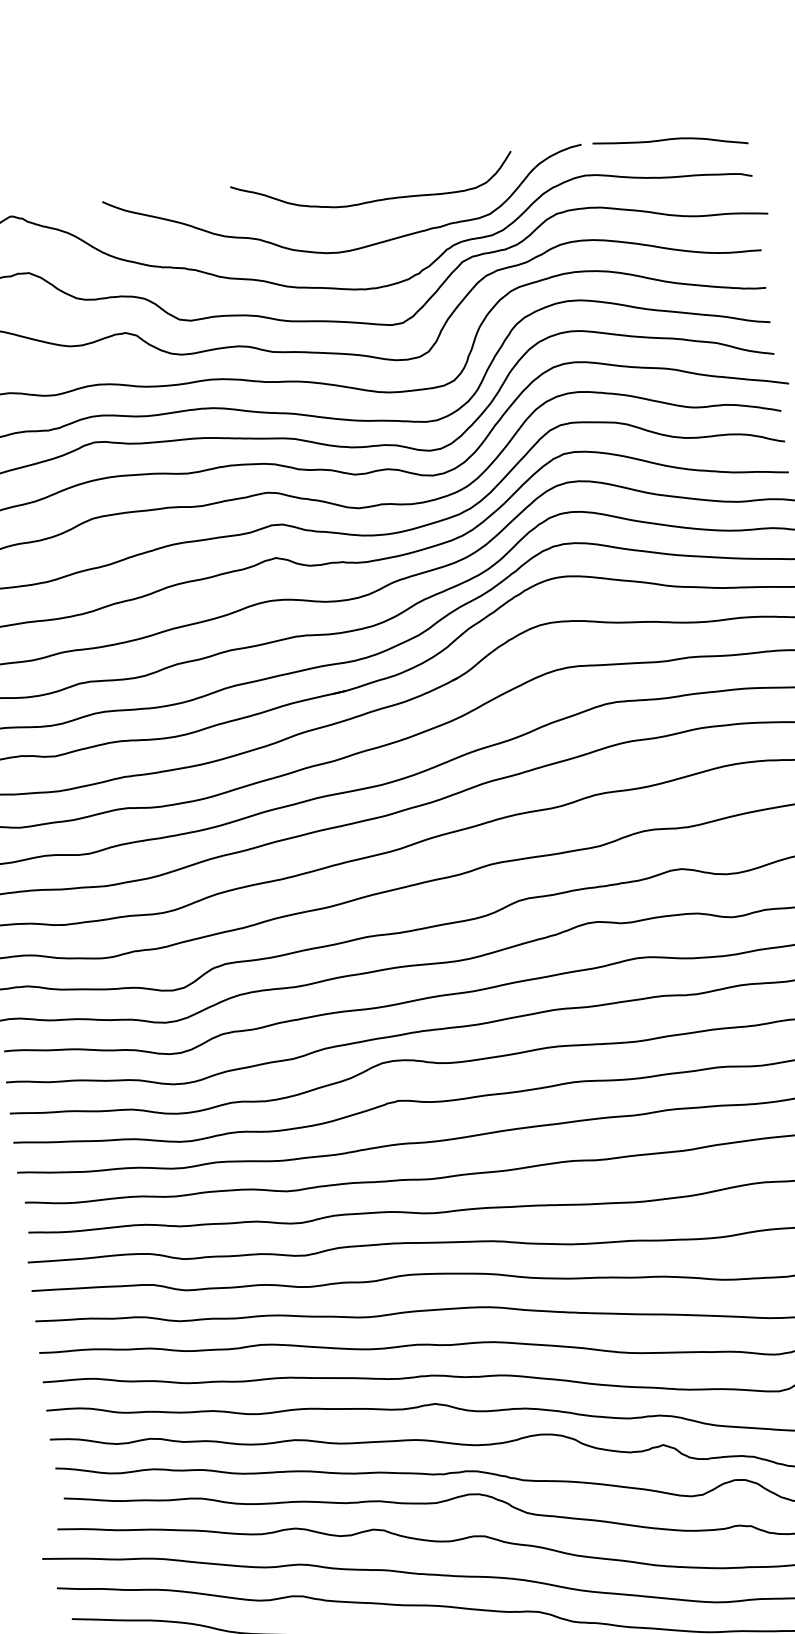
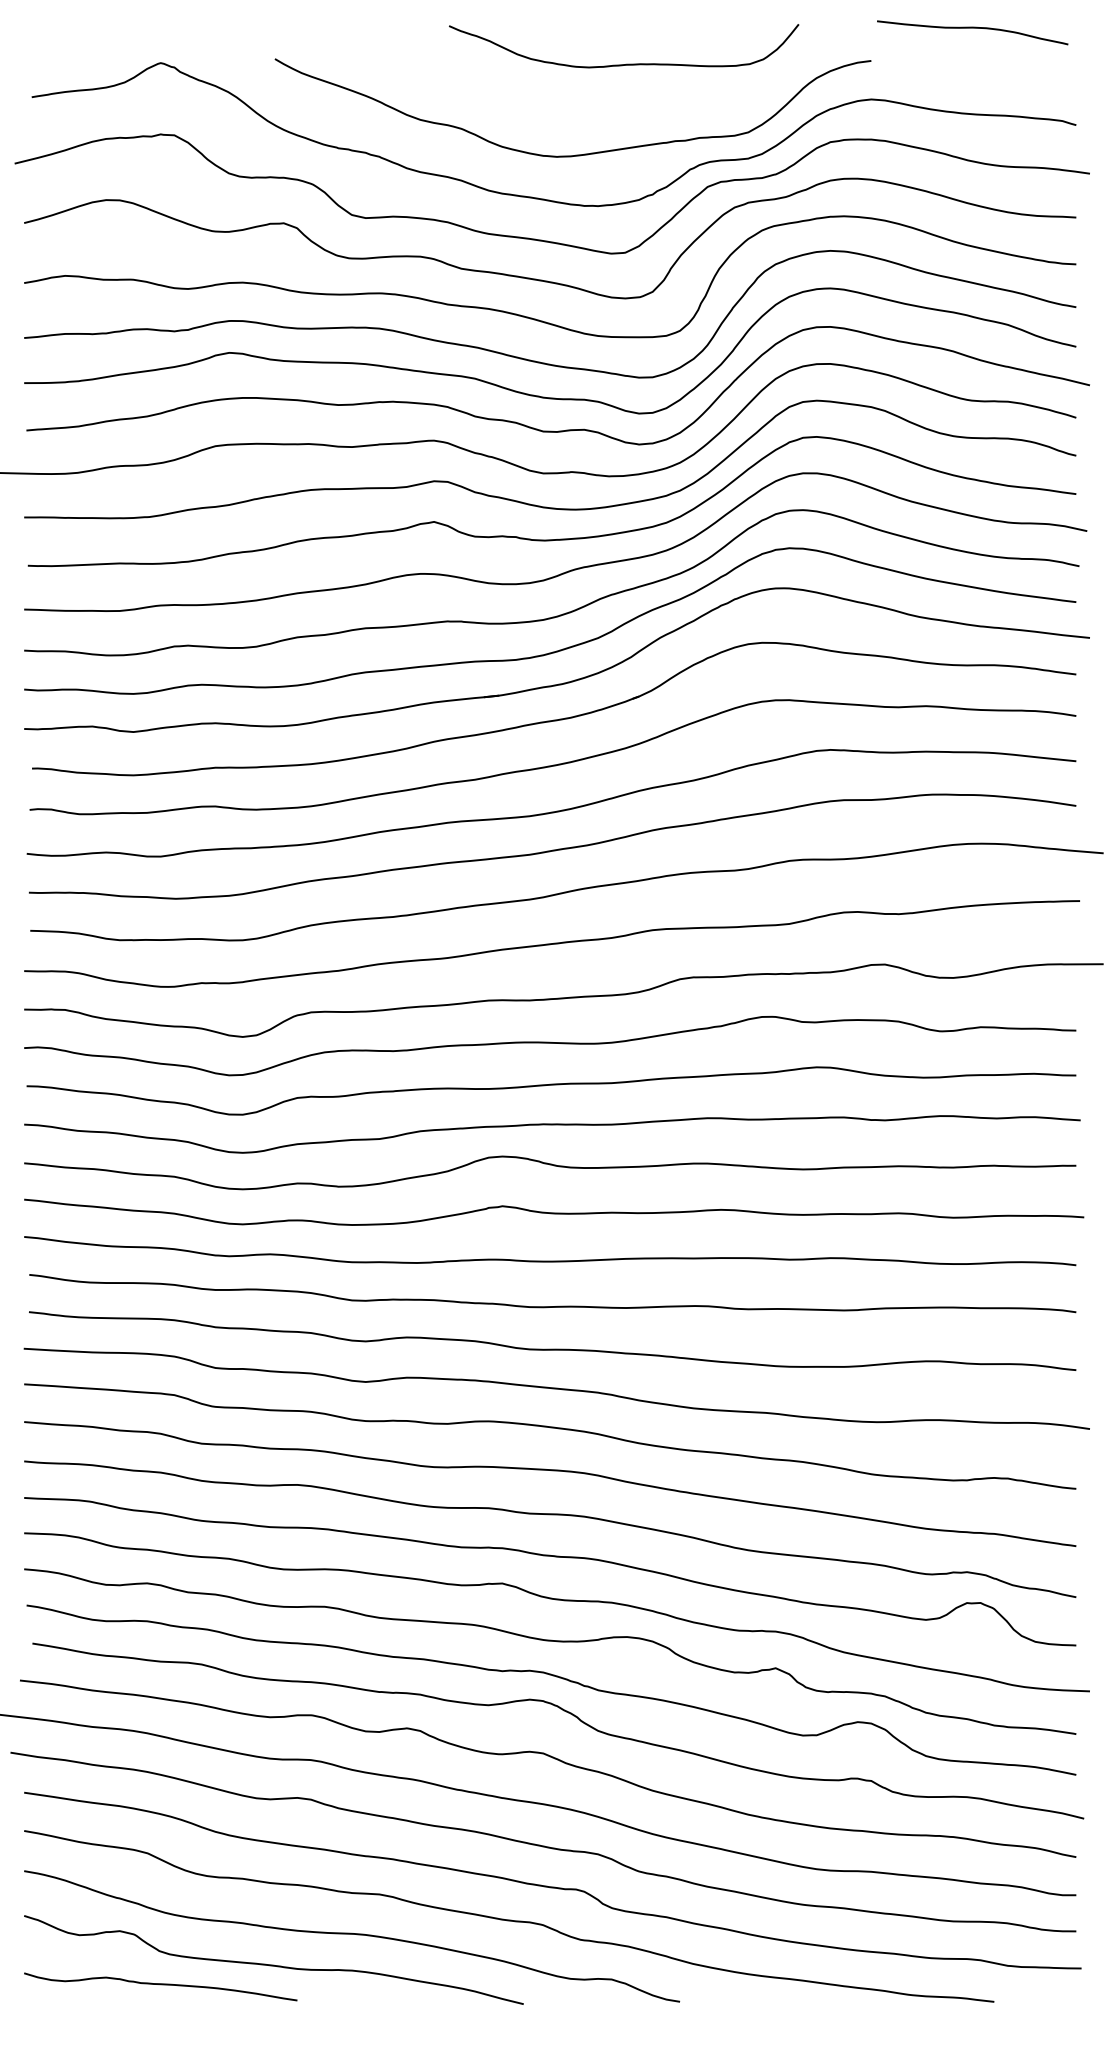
curve: (669, 139) -> (972, 28), moved
curve: (376, 199) -> (626, 63), moved

